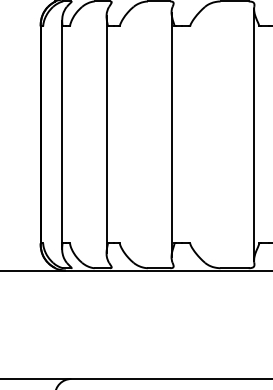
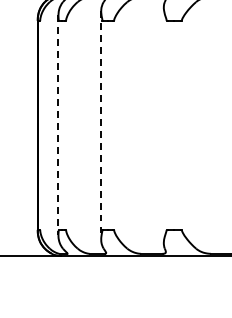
line: (171, 134) -> (163, 125), removed
line: (62, 135) -> (58, 125), solid -> dashed
line: (106, 135) -> (101, 125), solid -> dashed

